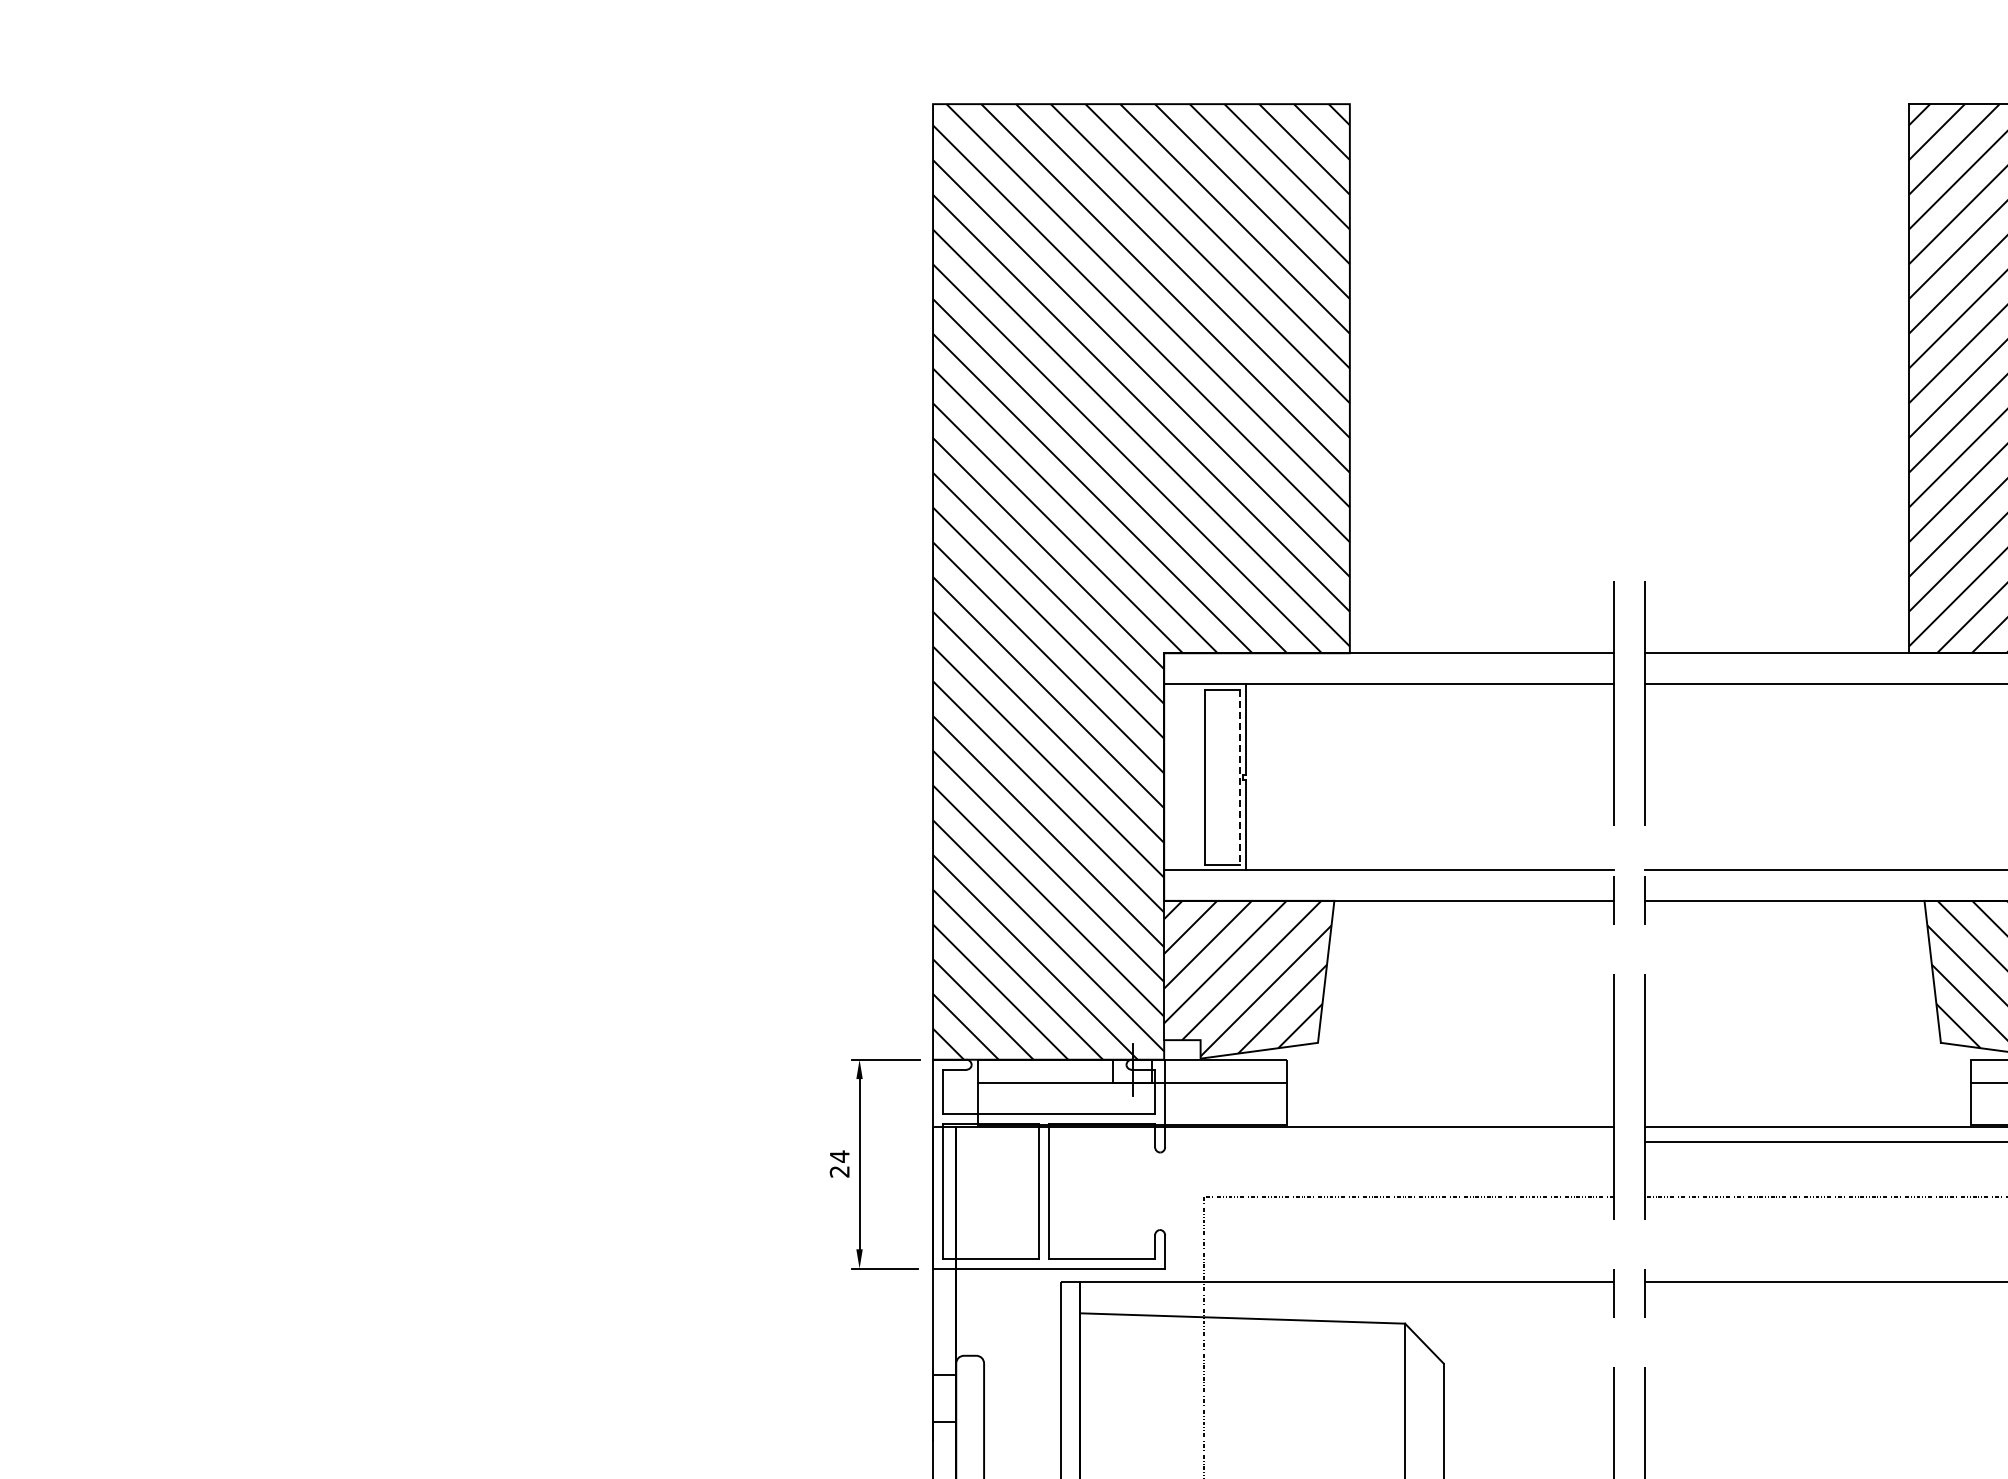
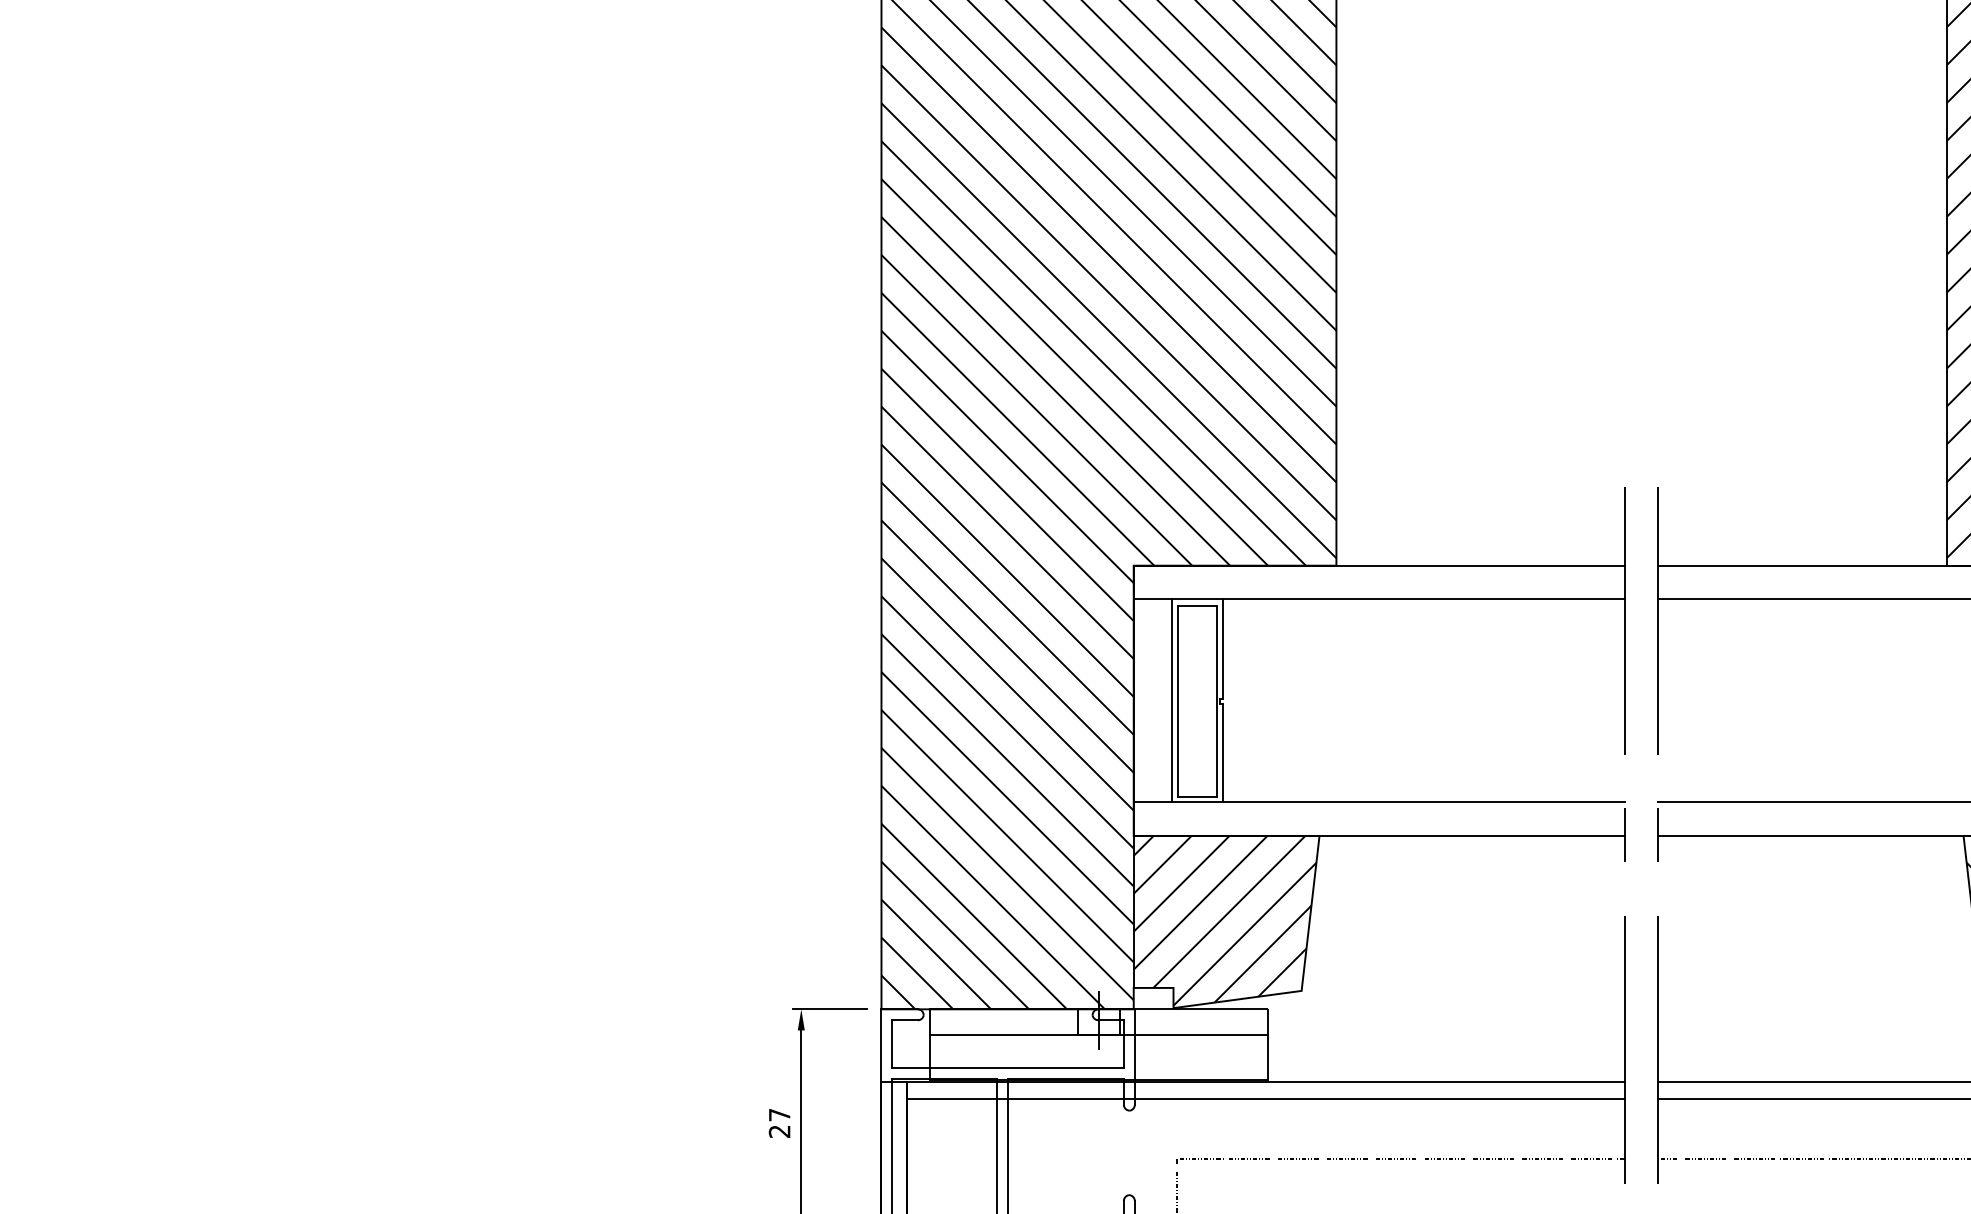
line: (1199, 776) -> (1172, 700), added
line: (1240, 777) -> (1217, 701), dashed -> solid
line: (1284, 1142) -> (1265, 1099), added
text: (839, 1156) -> (779, 1114), 24 -> 27

